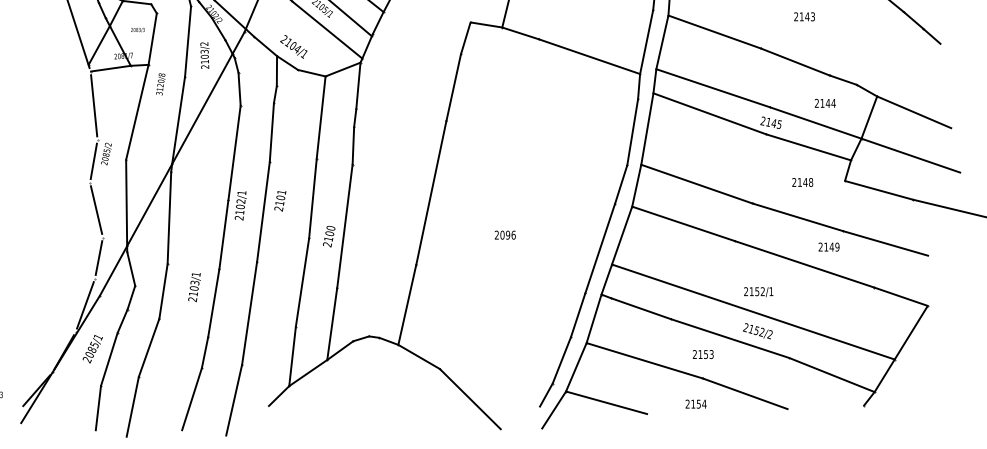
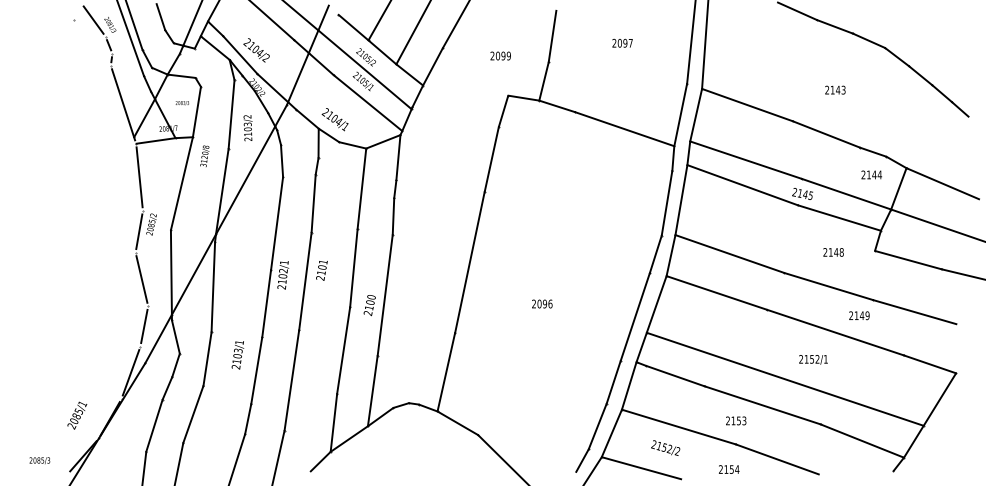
text: (825, 102) -> (871, 174), moved
text: (758, 291) -> (813, 359), moved
text: (757, 330) -> (665, 447), moved
text: (93, 348) -> (77, 415), moved

